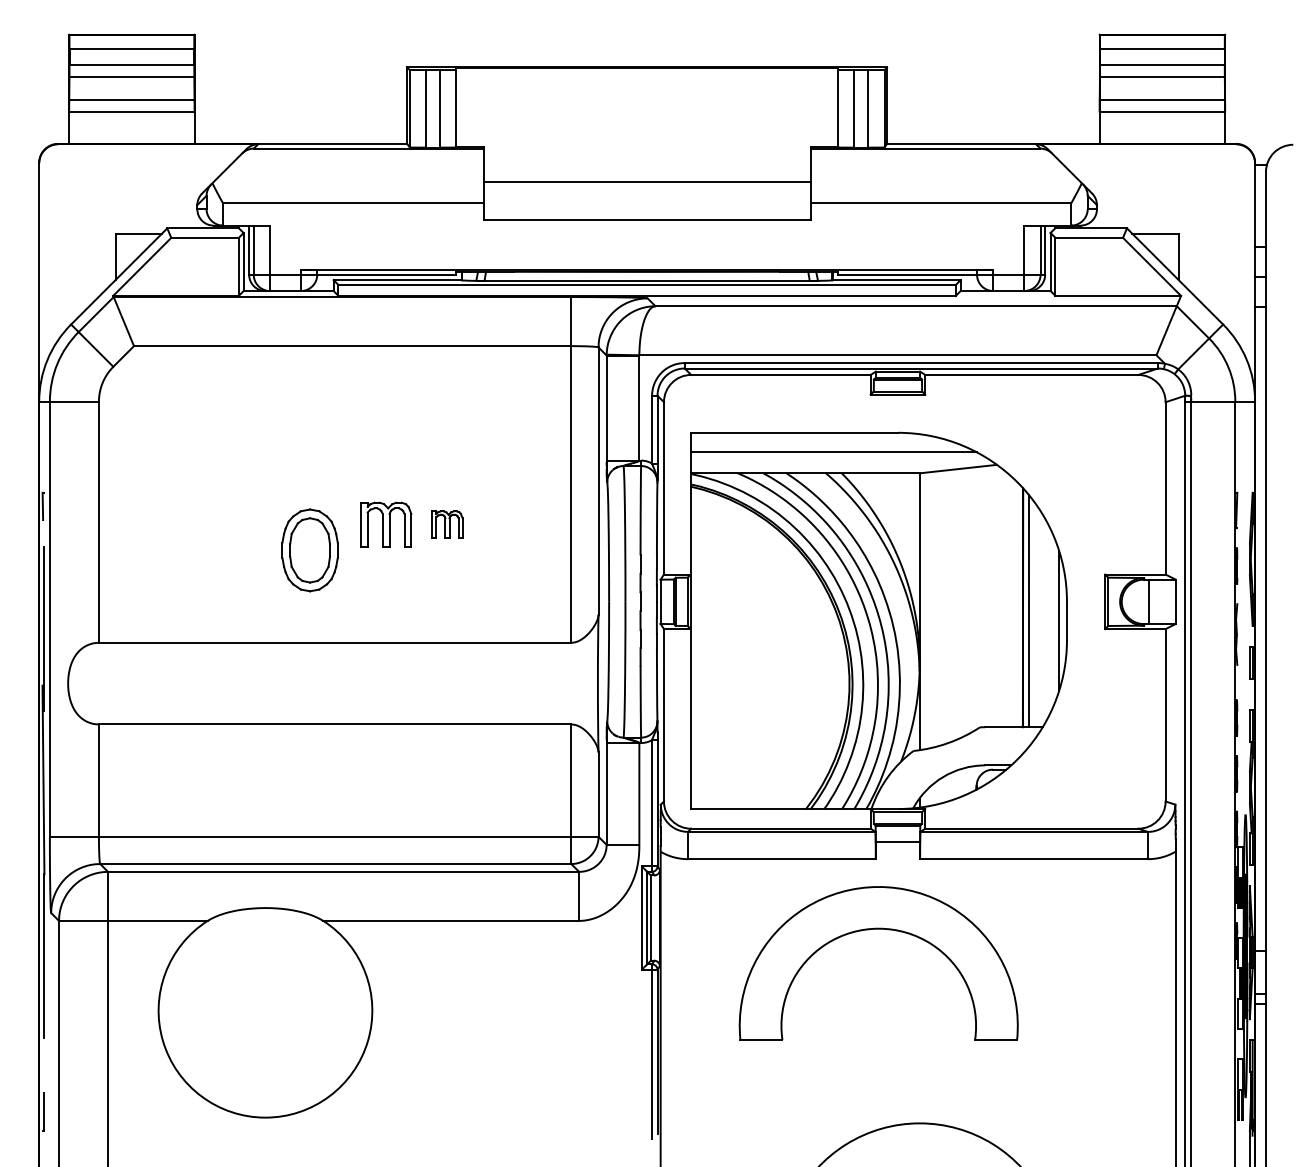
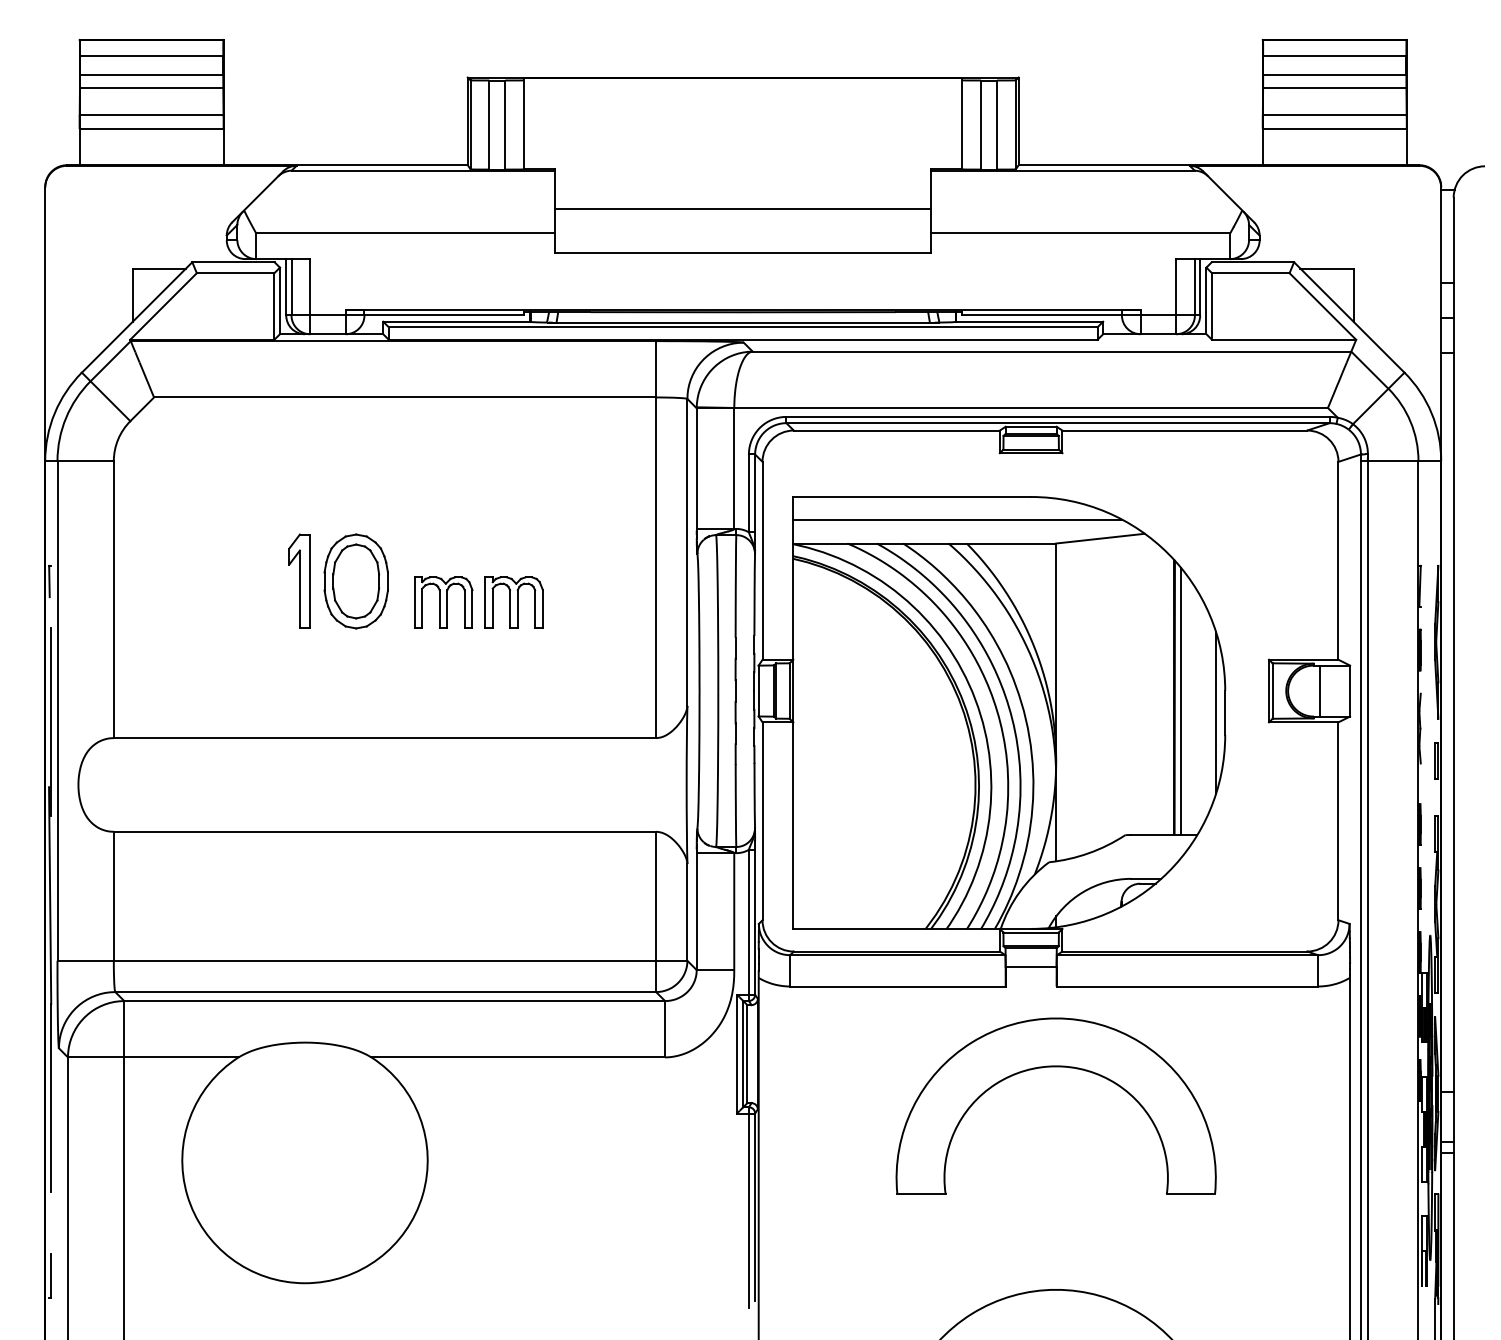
part: (260, 505) -> (299, 580), added
part: (447, 524) -> (513, 602), size x1.67
part: (309, 550) -> (355, 581), moved
part: (878, 929) -> (1055, 1067), moved

